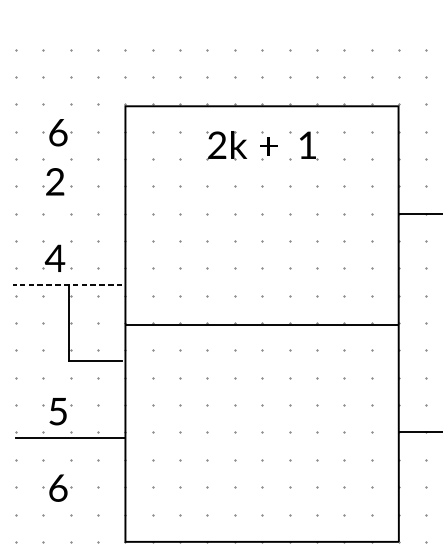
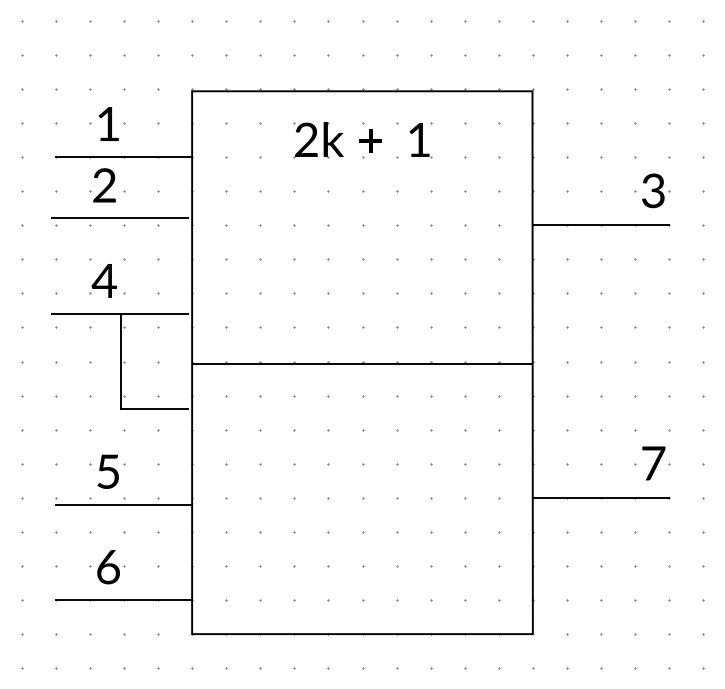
text: (58, 132) -> (108, 124), 6 -> 1
line: (70, 159) -> (123, 157), added
line: (67, 208) -> (120, 218), added
line: (67, 284) -> (119, 313), dashed -> solid
line: (70, 514) -> (123, 600), added

